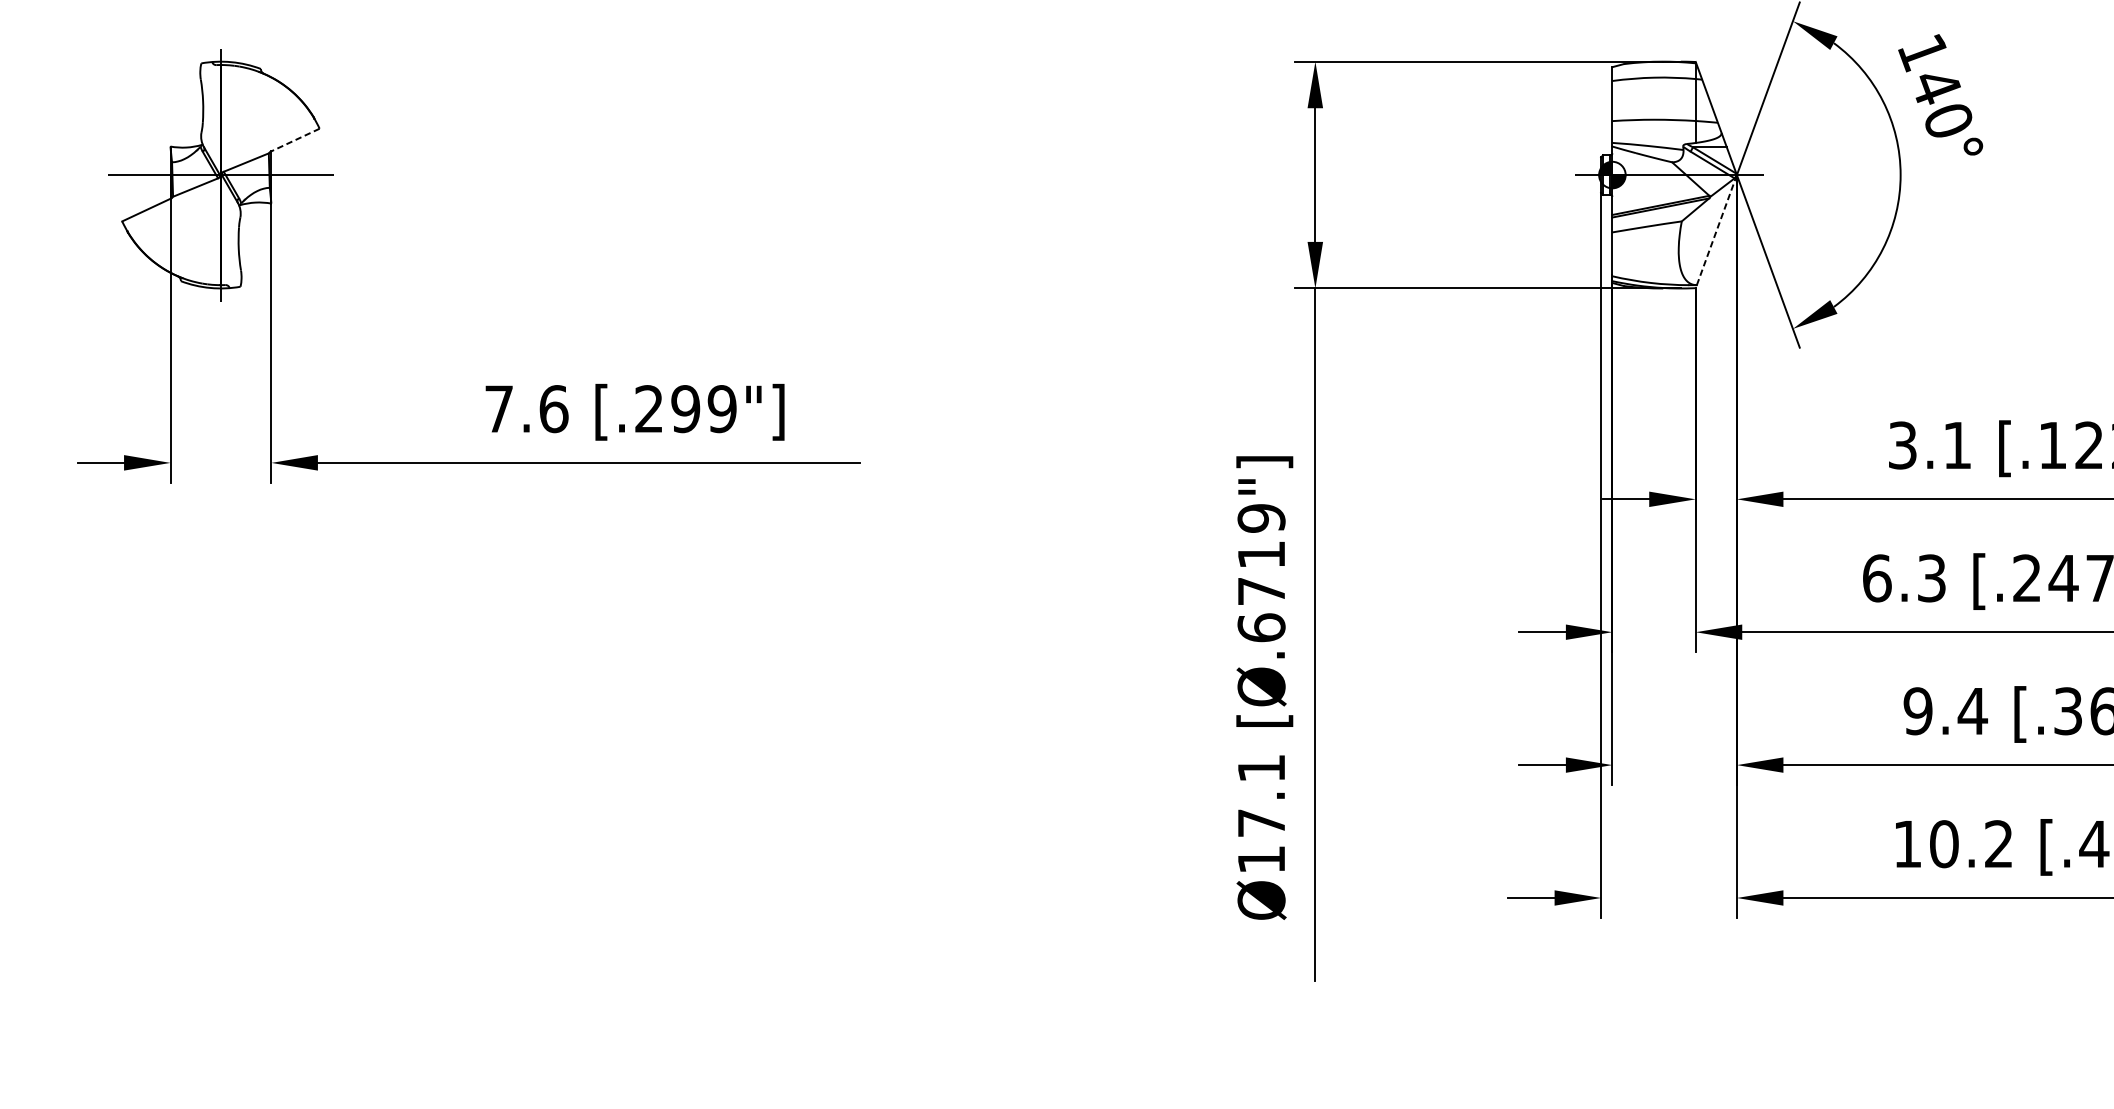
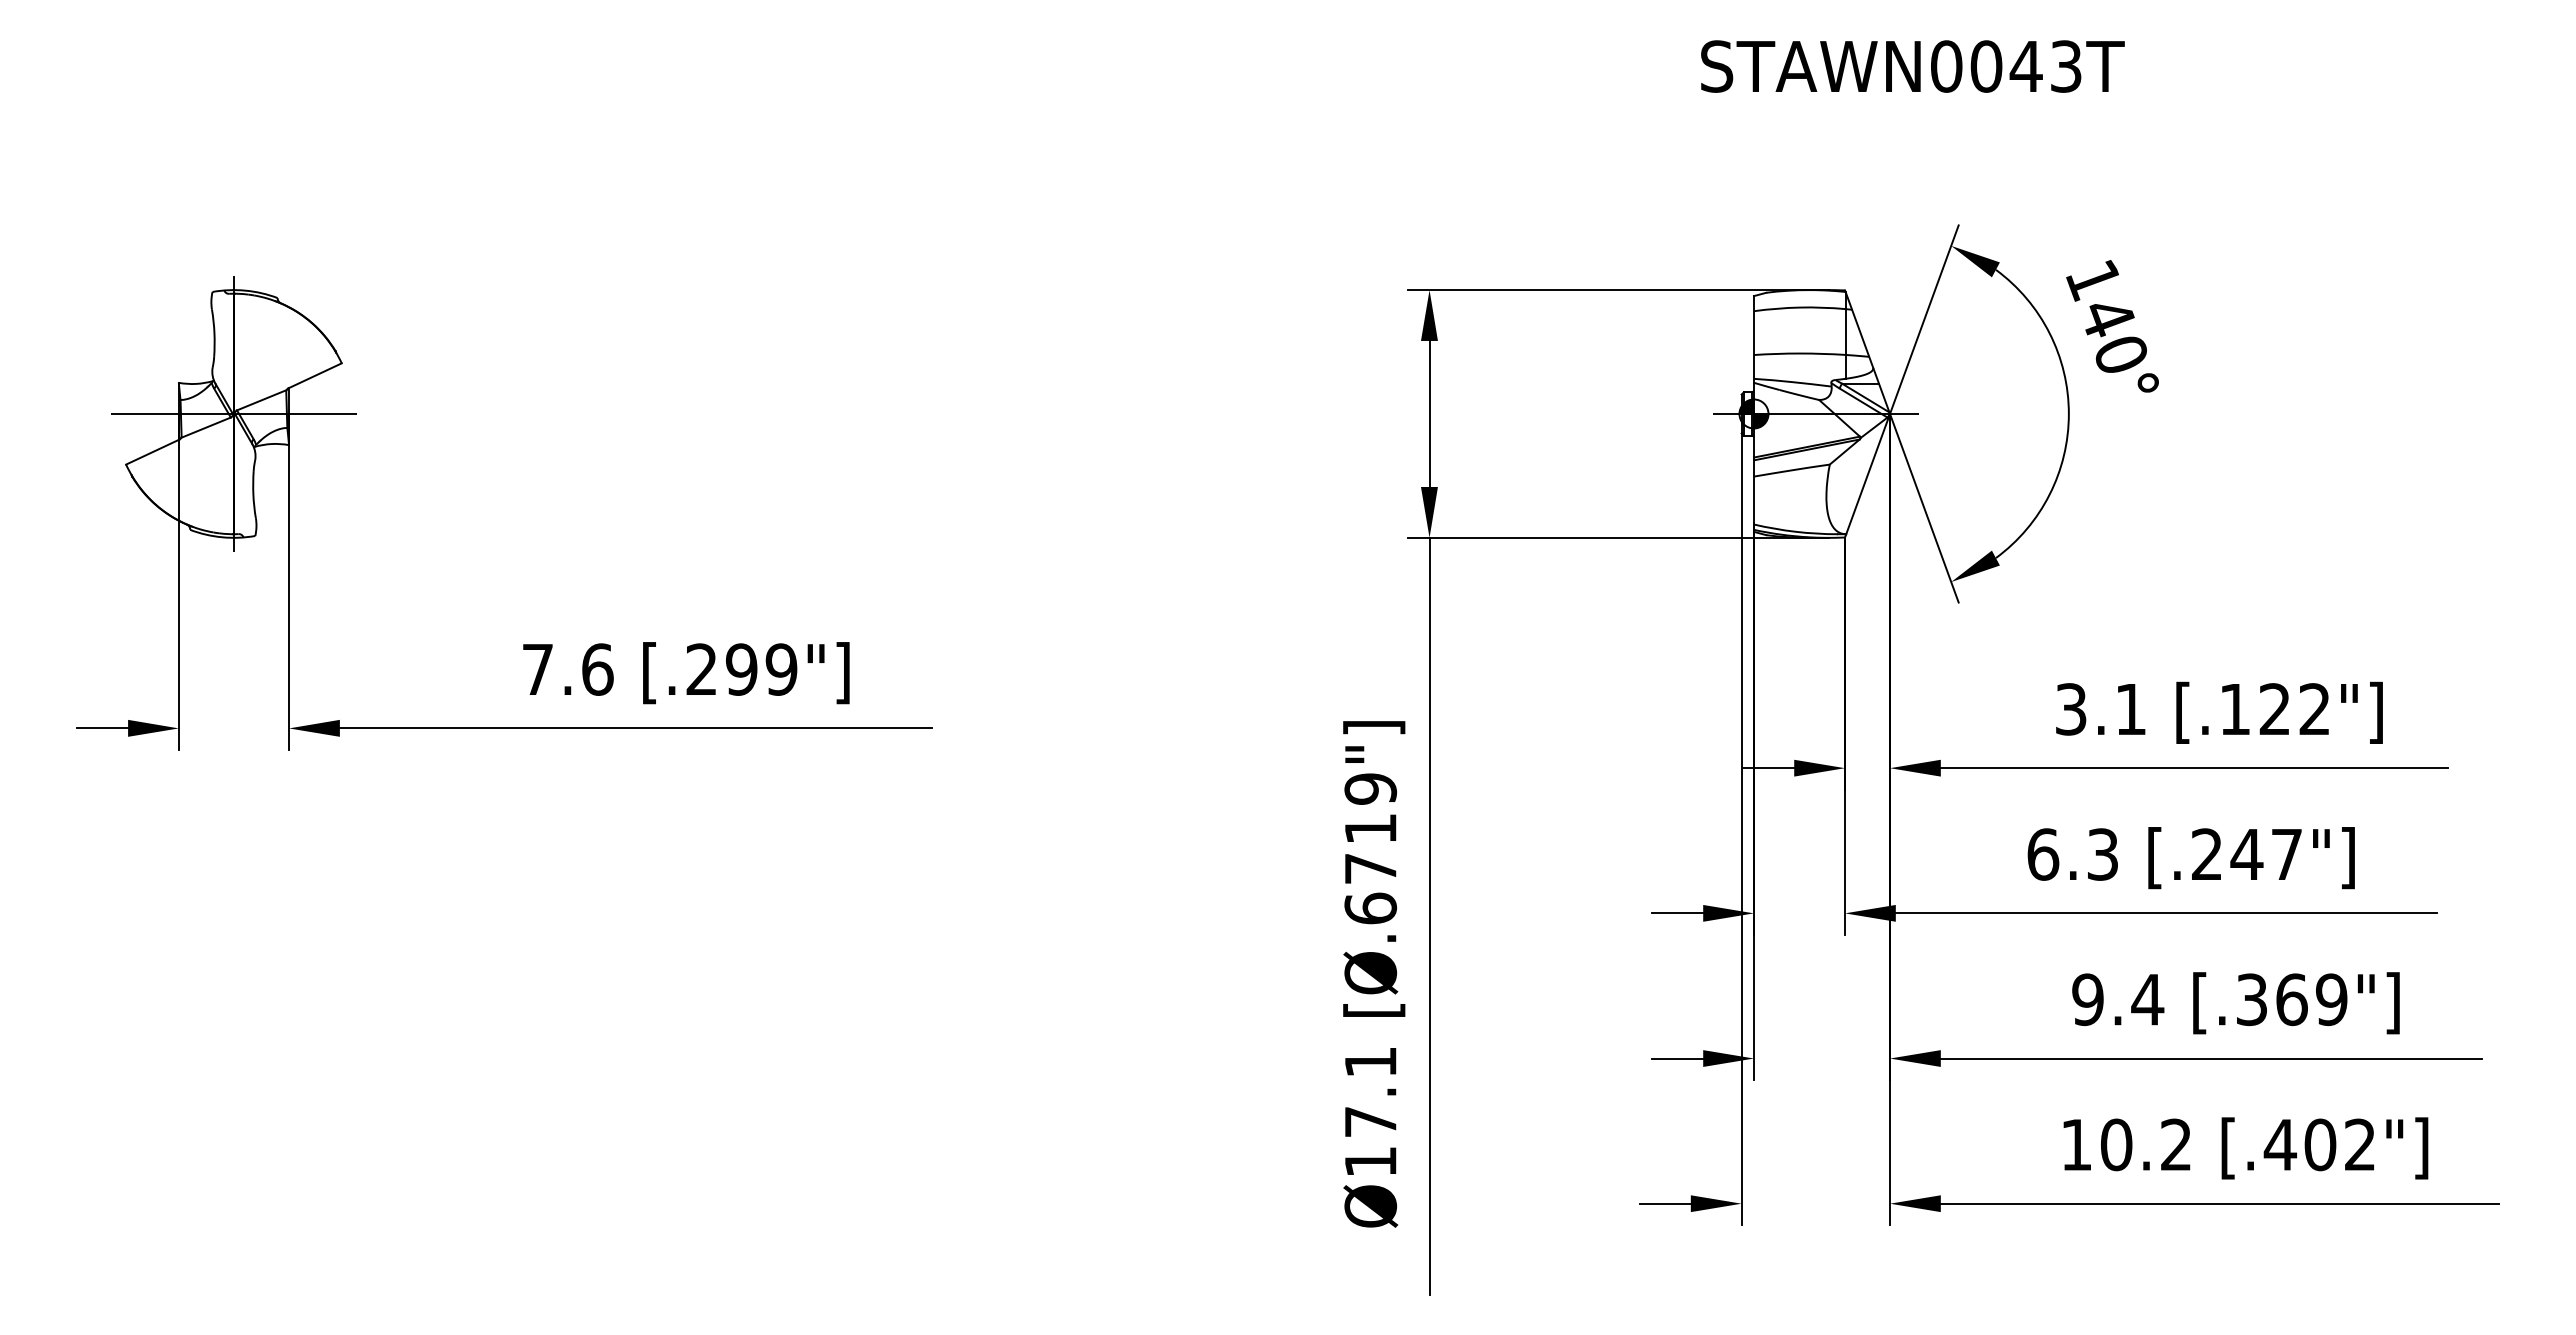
line: (294, 139) -> (314, 375), dashed -> solid
line: (1716, 231) -> (1867, 475), dashed -> solid

